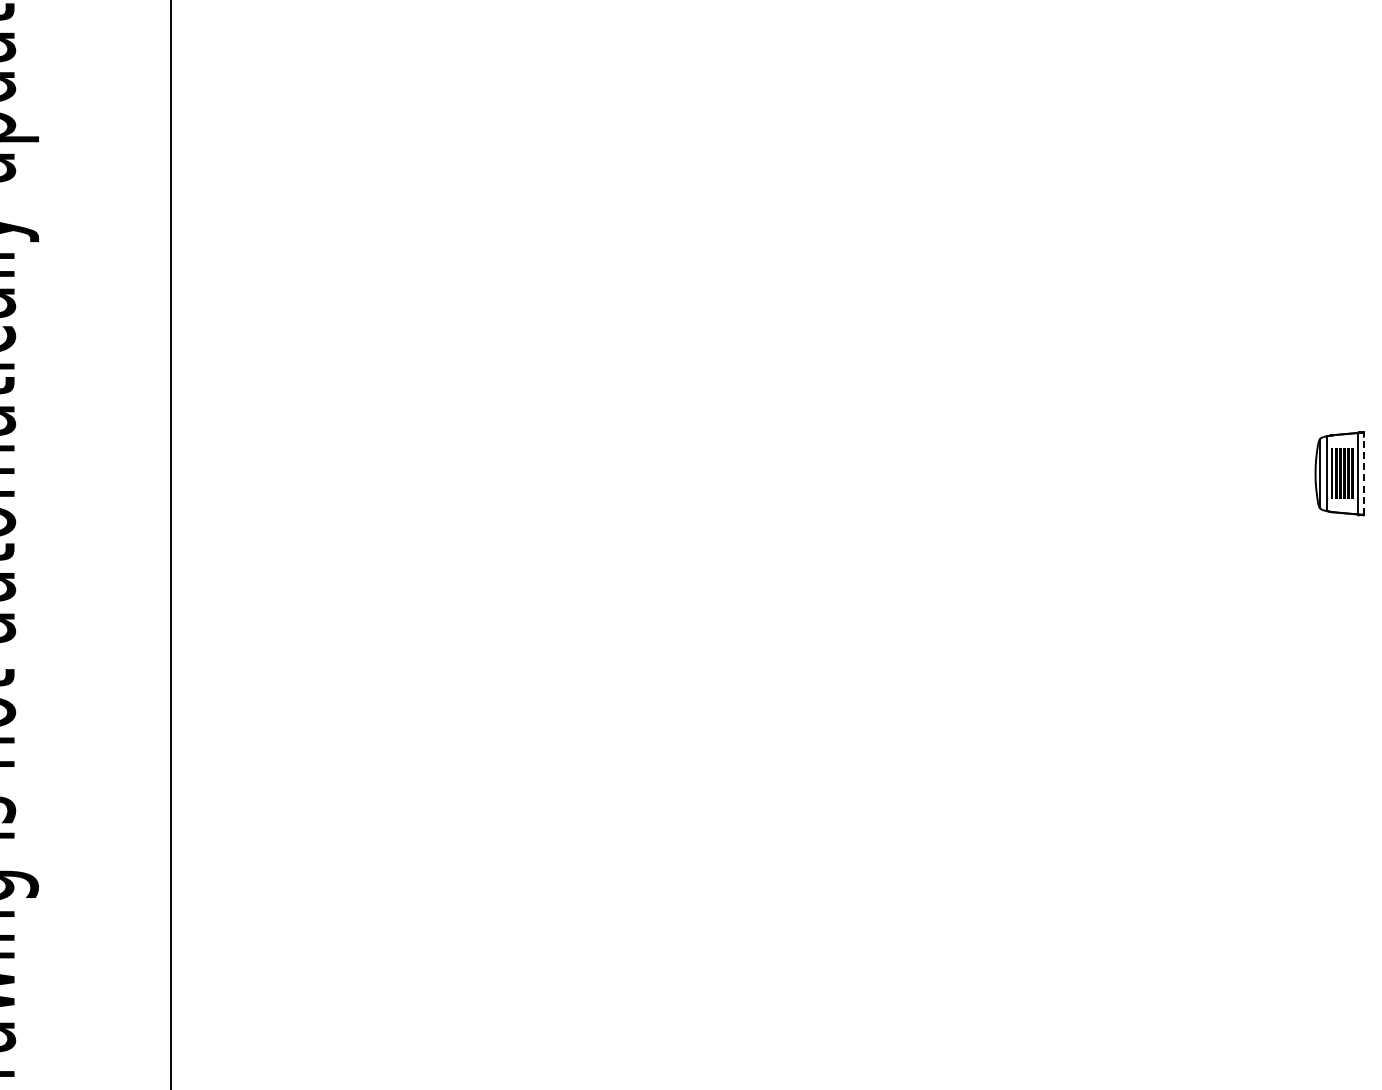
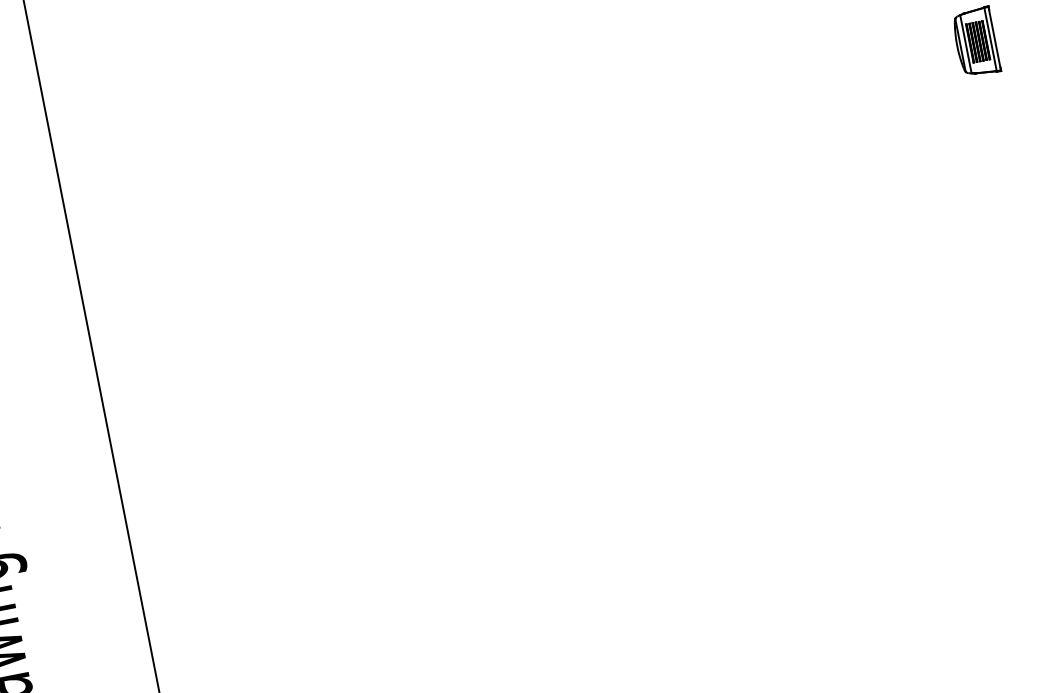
line: (1363, 473) -> (994, 38), dashed -> solid

